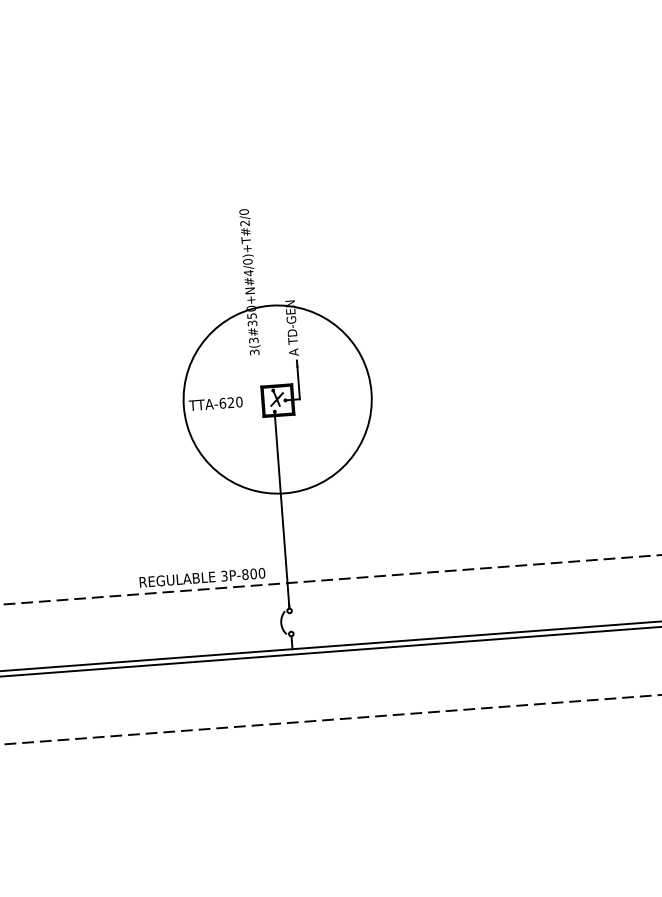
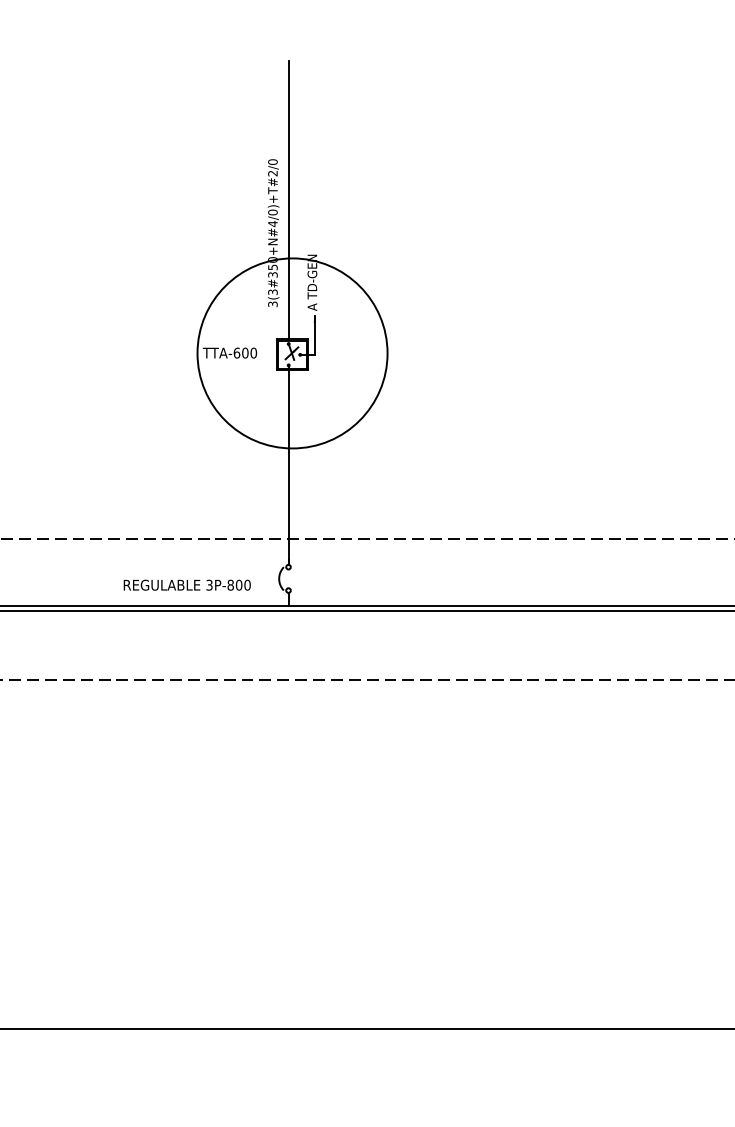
line: (262, 247) -> (288, 199), added
text: (231, 402) -> (245, 352), TTA-620 -> TTA-600
text: (201, 577) -> (186, 584), moved

